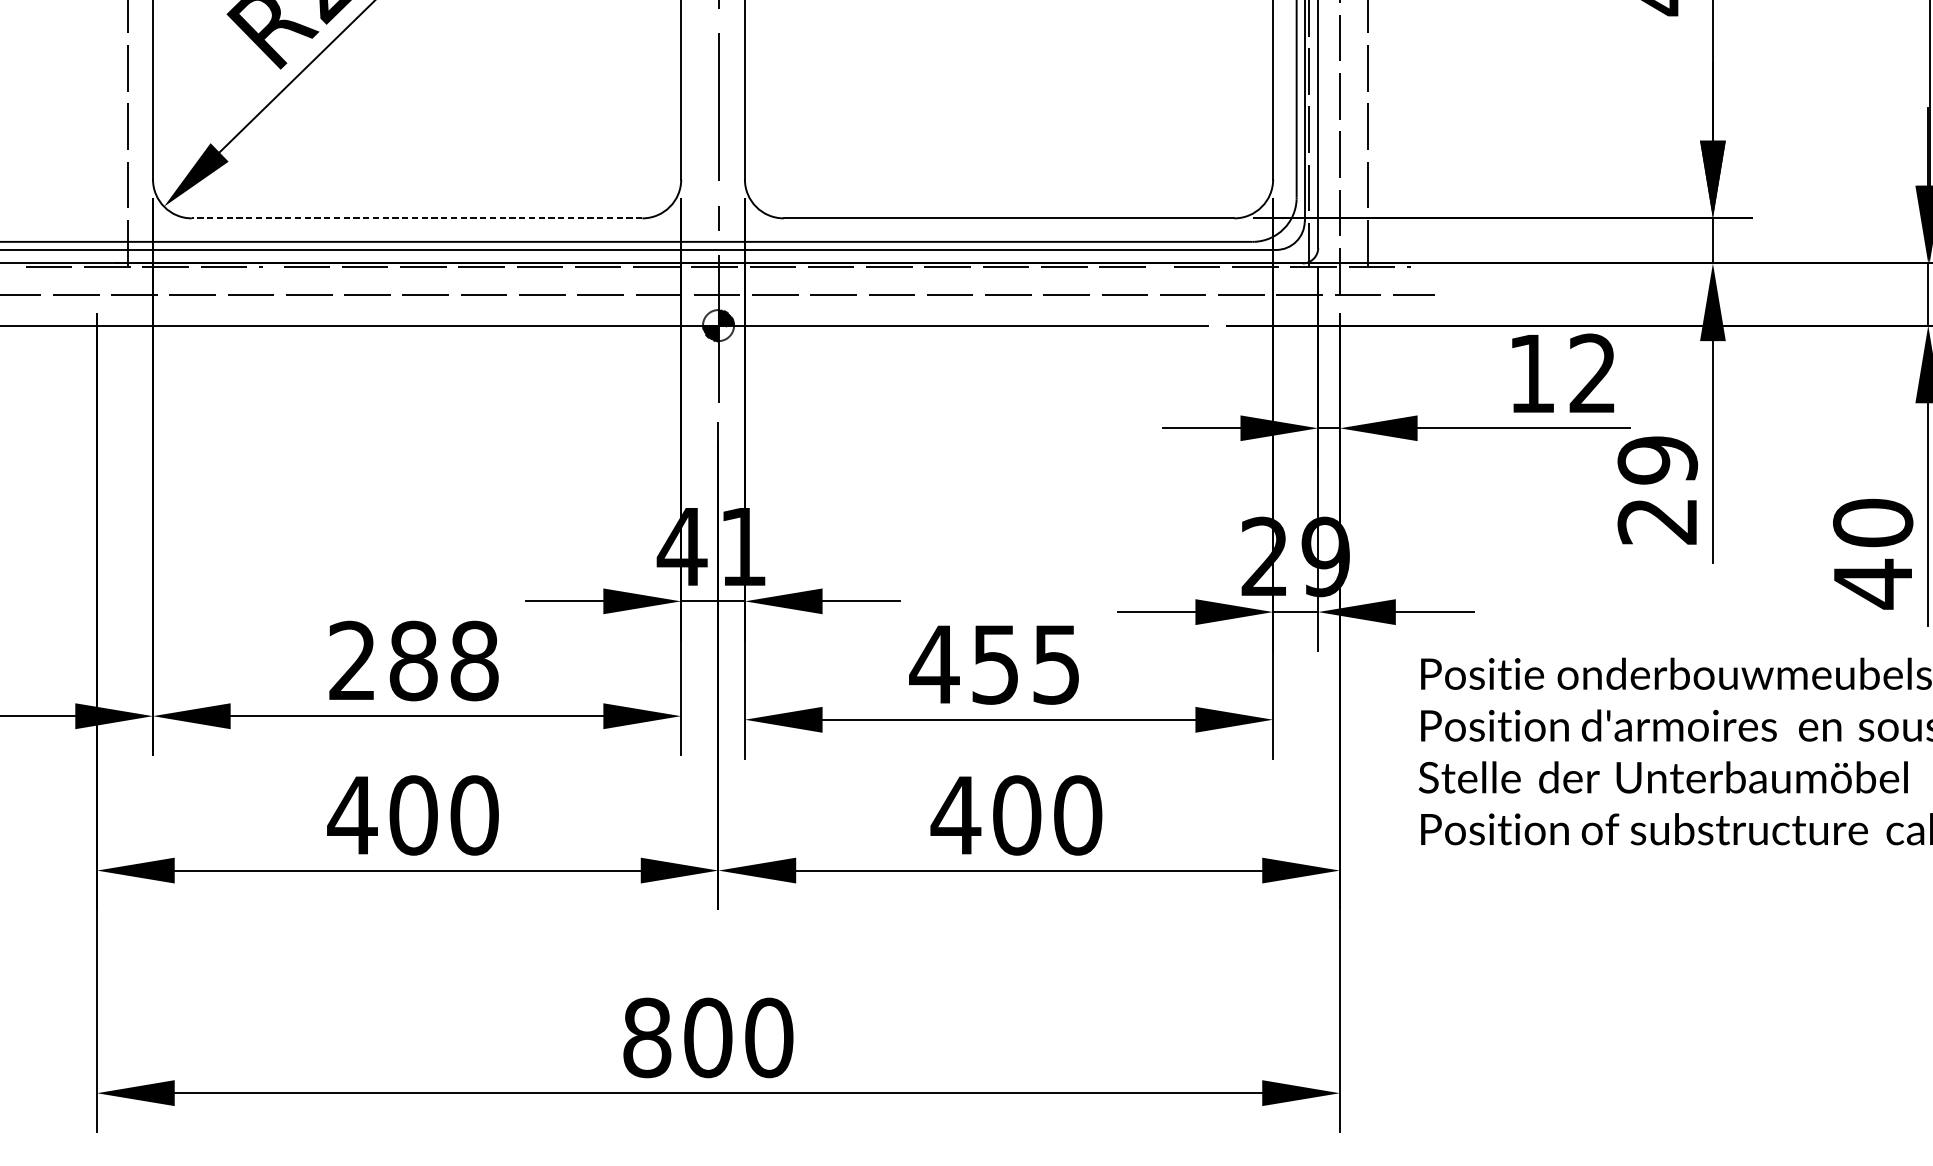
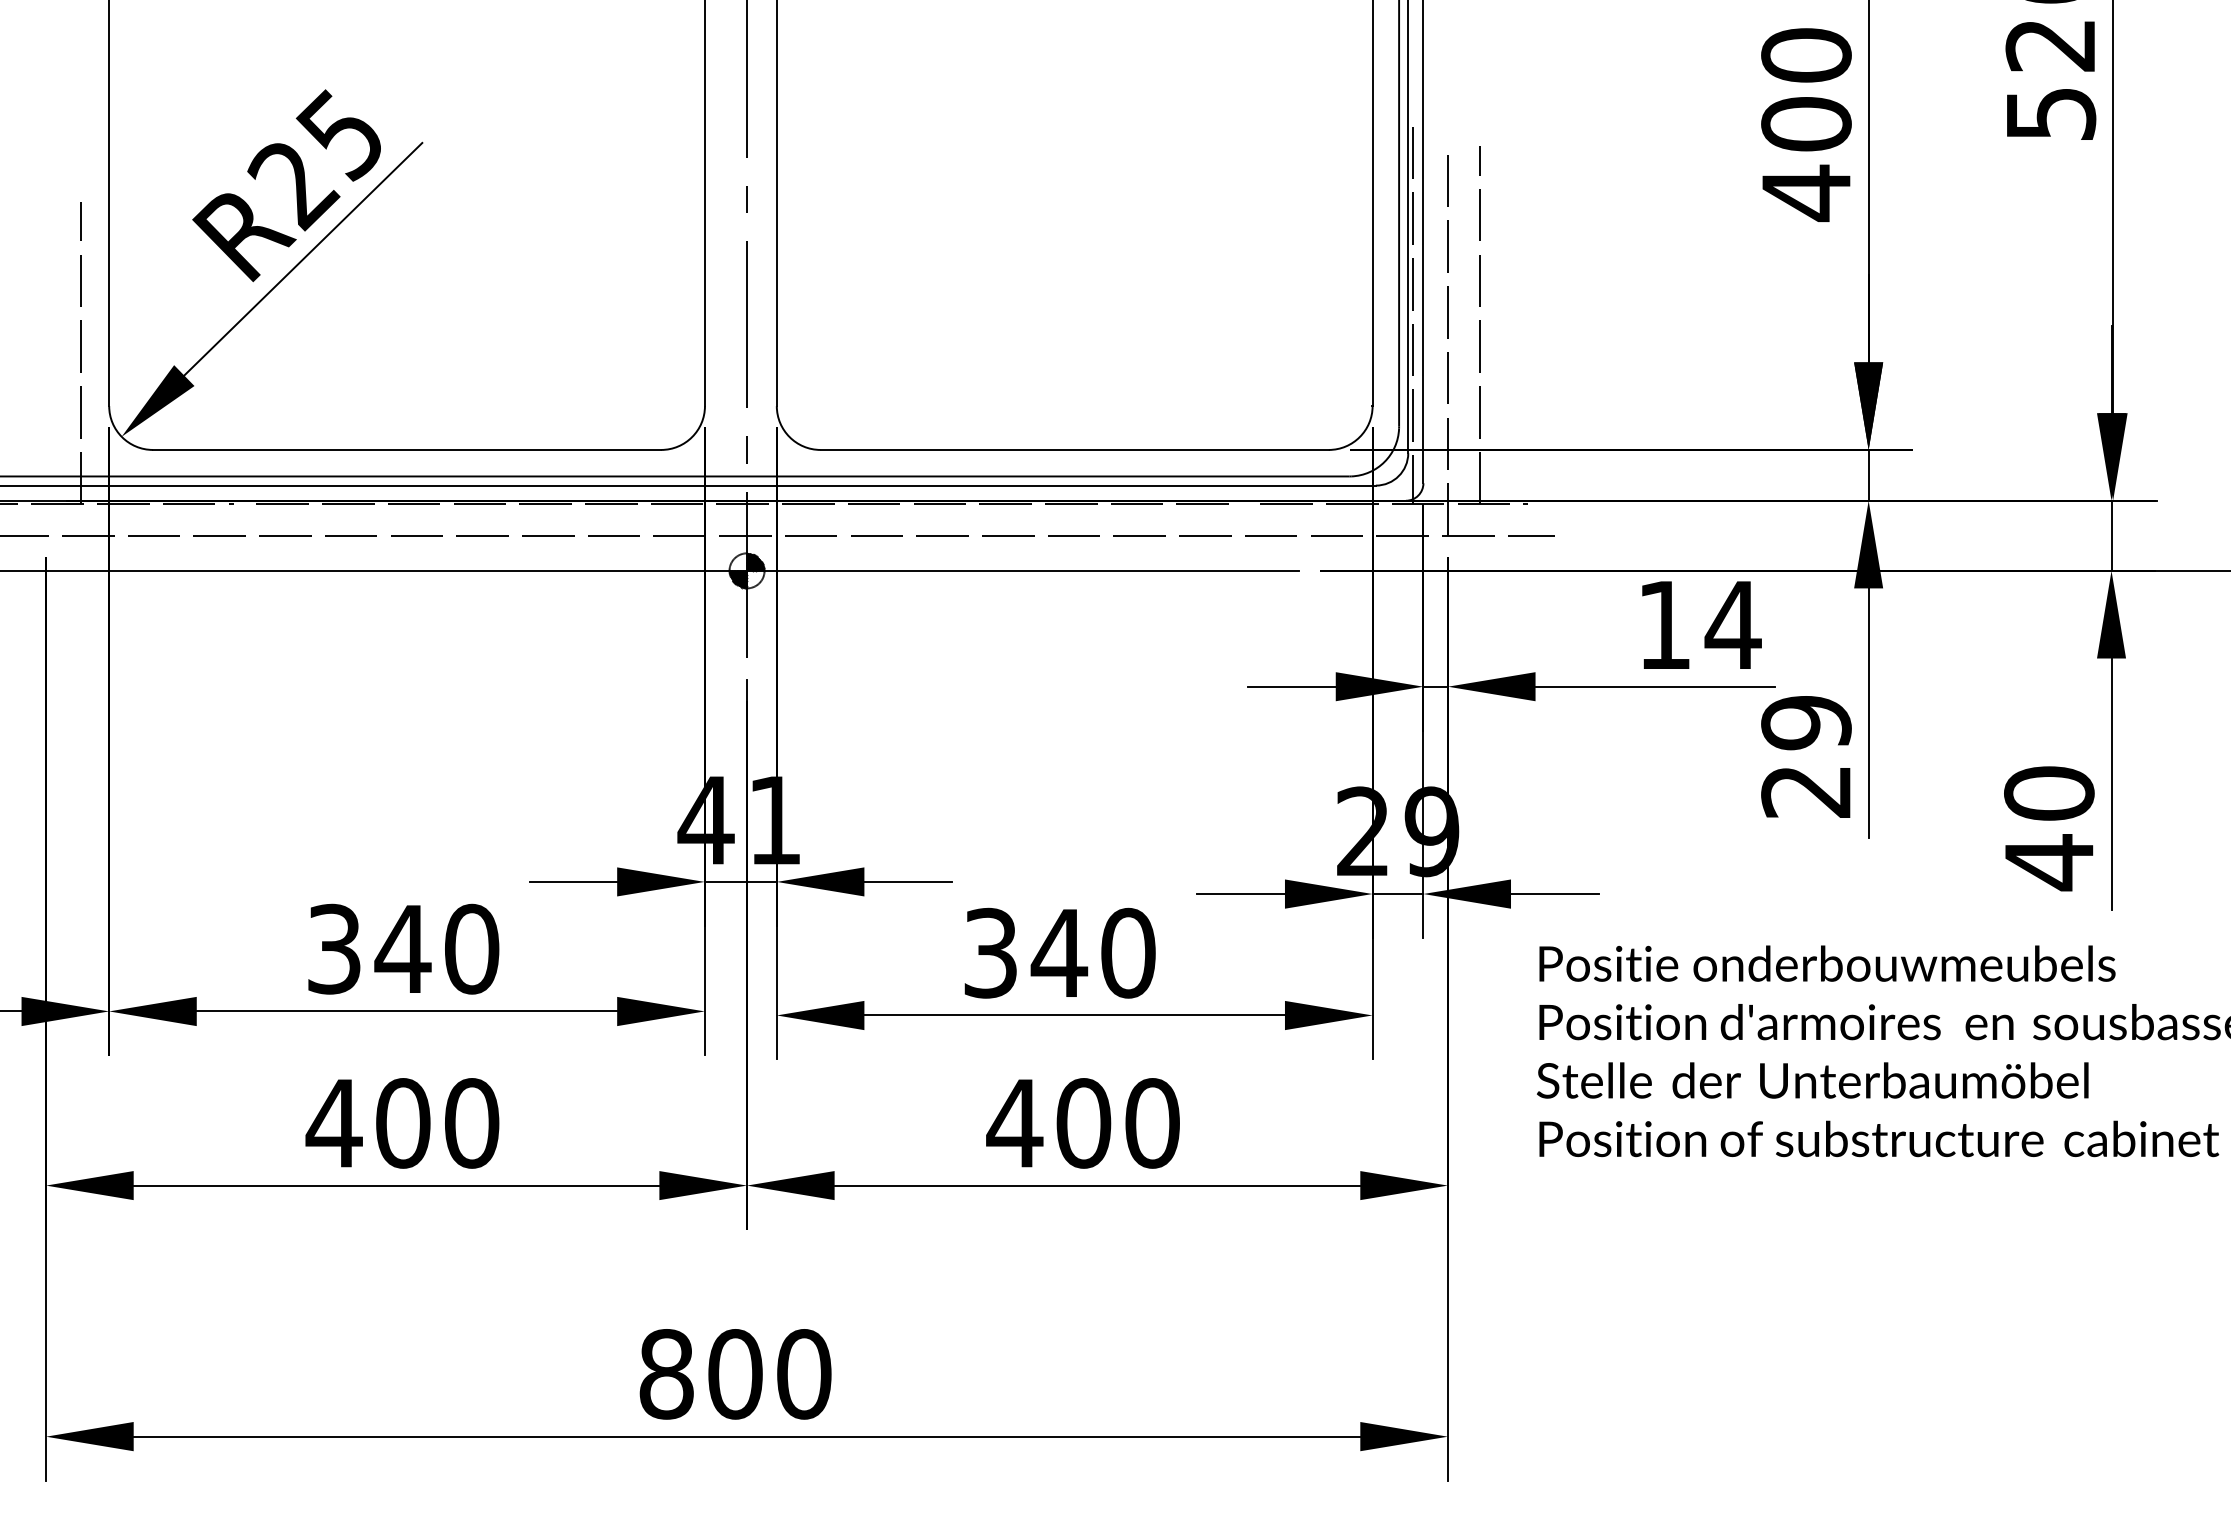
line: (416, 217) -> (406, 449), dashed -> solid
text: (1592, 372) -> (1732, 623), 12 -> 14
text: (413, 660) -> (403, 948), 288 -> 340
text: (994, 663) -> (1058, 952), 455 -> 340

